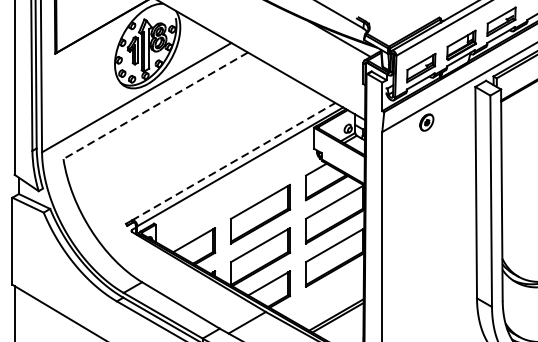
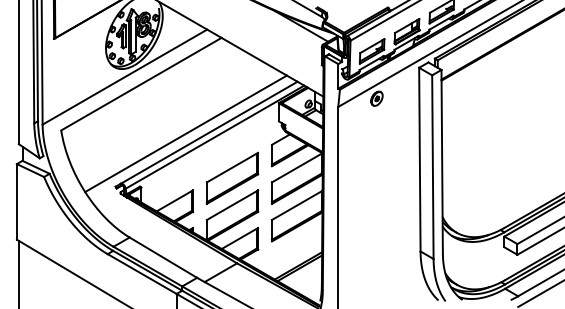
line: (155, 106) -> (141, 84), dashed -> solid
line: (234, 161) -> (209, 132), dashed -> solid
line: (206, 162) -> (185, 133), added

